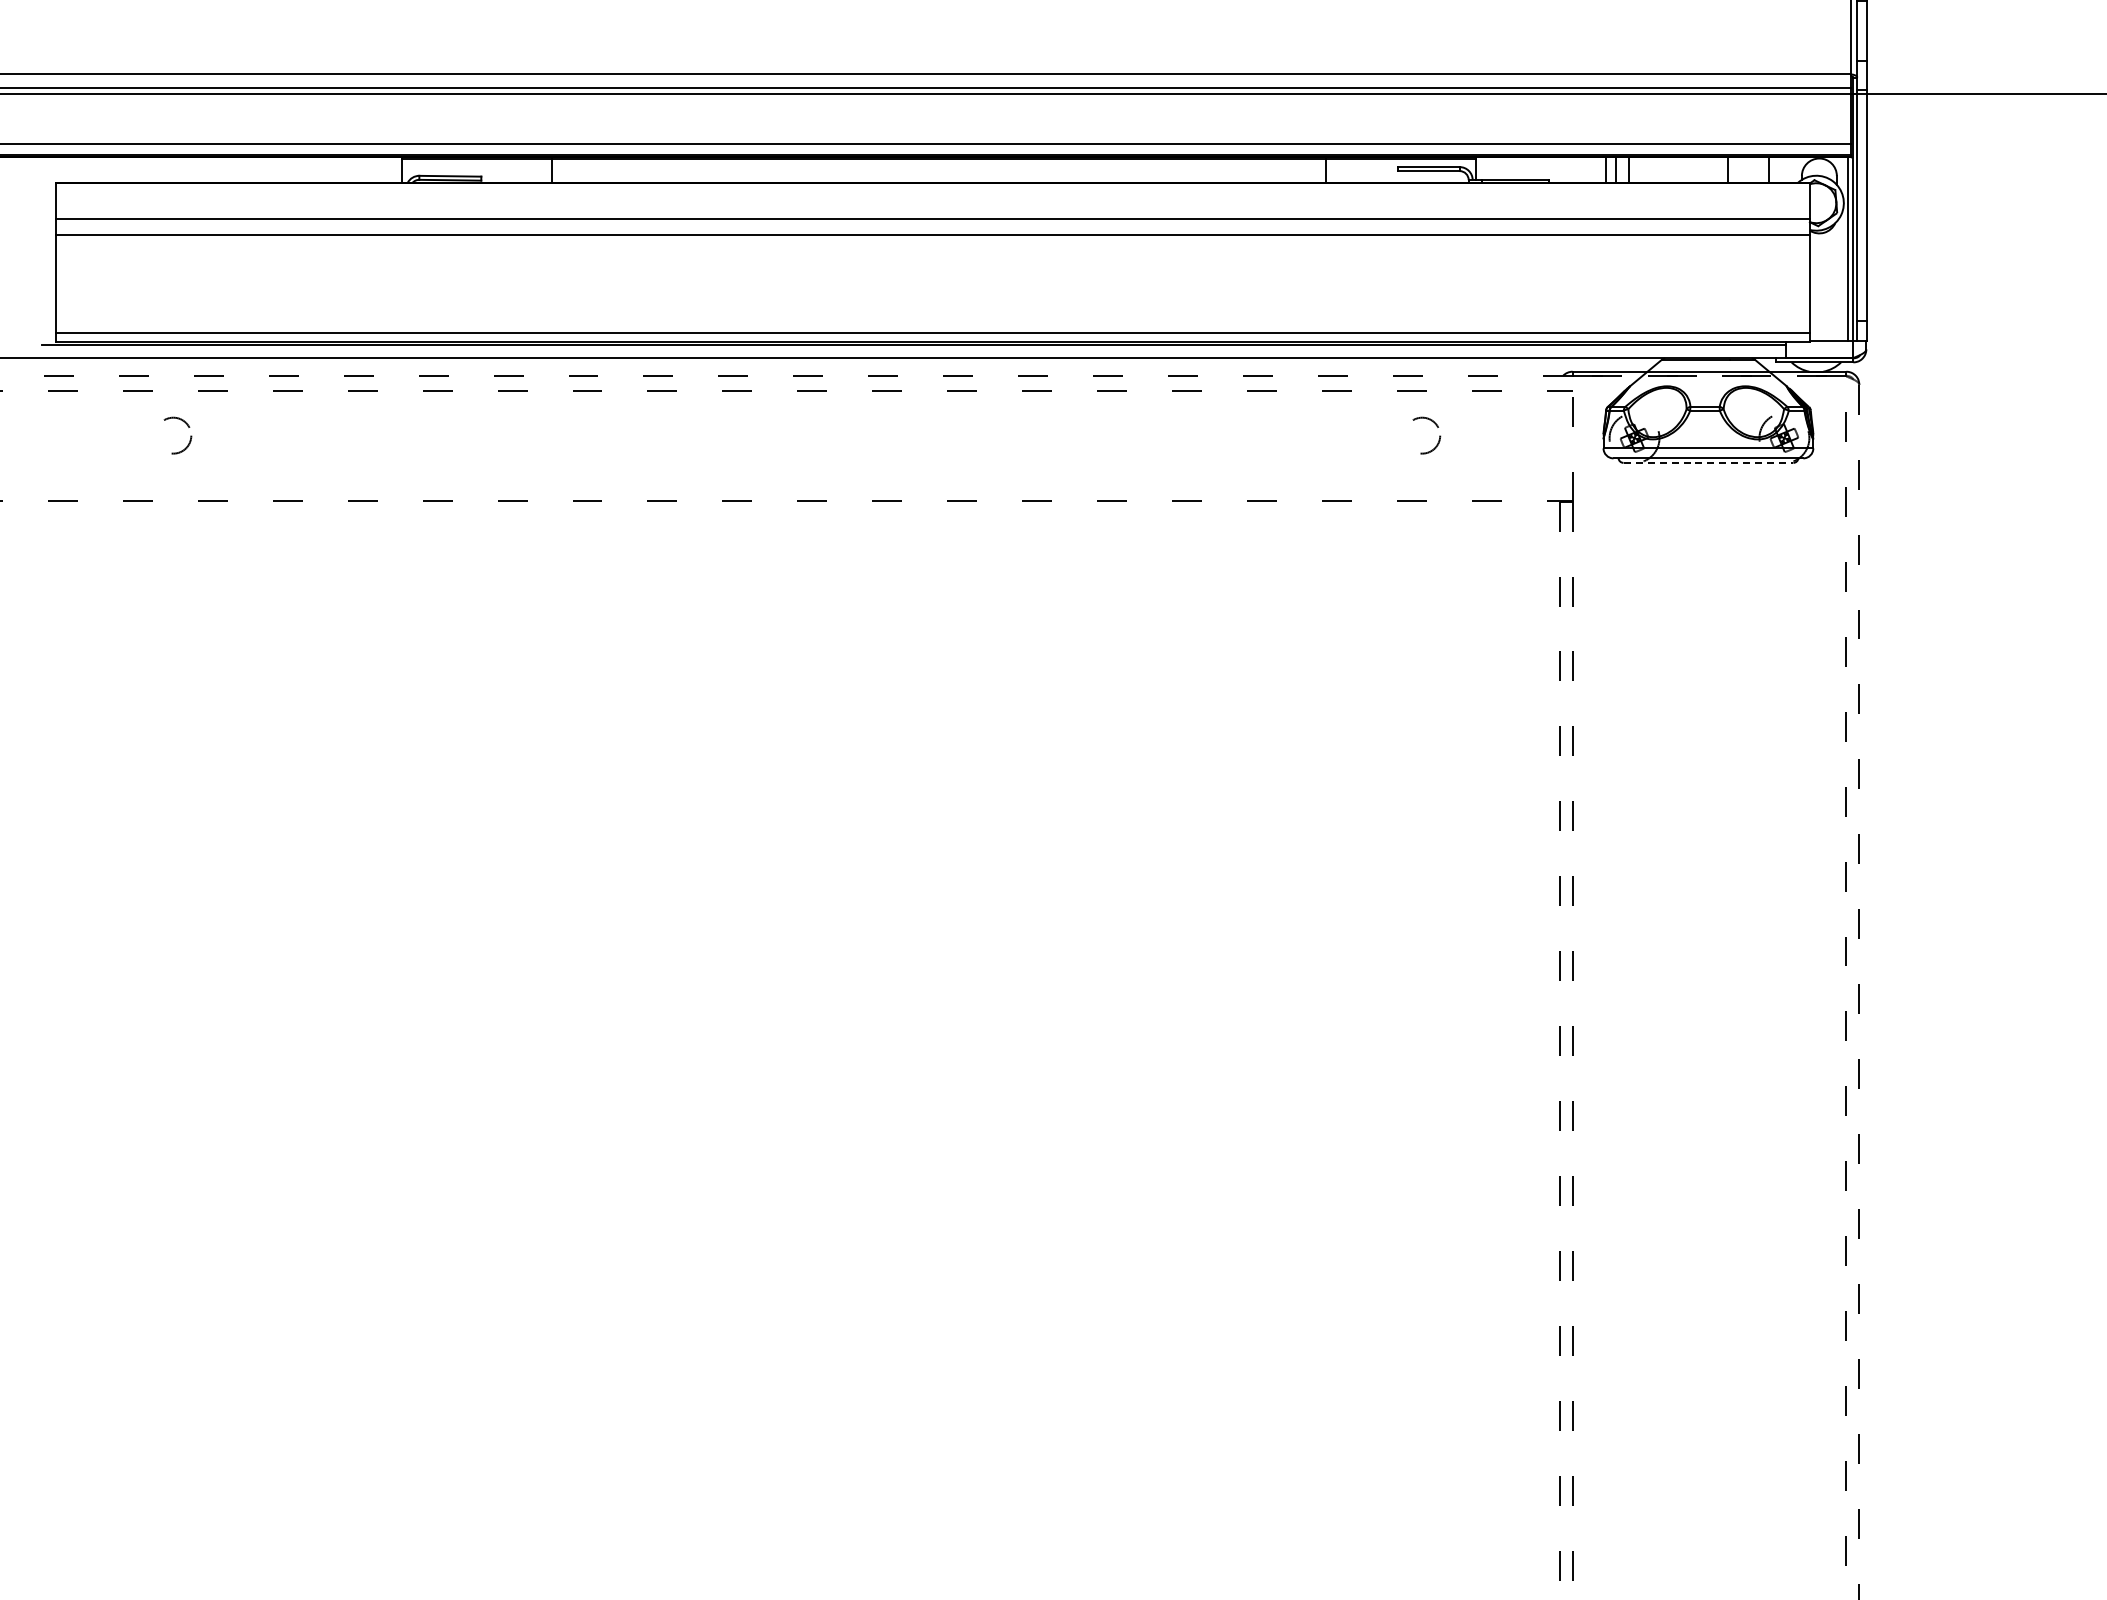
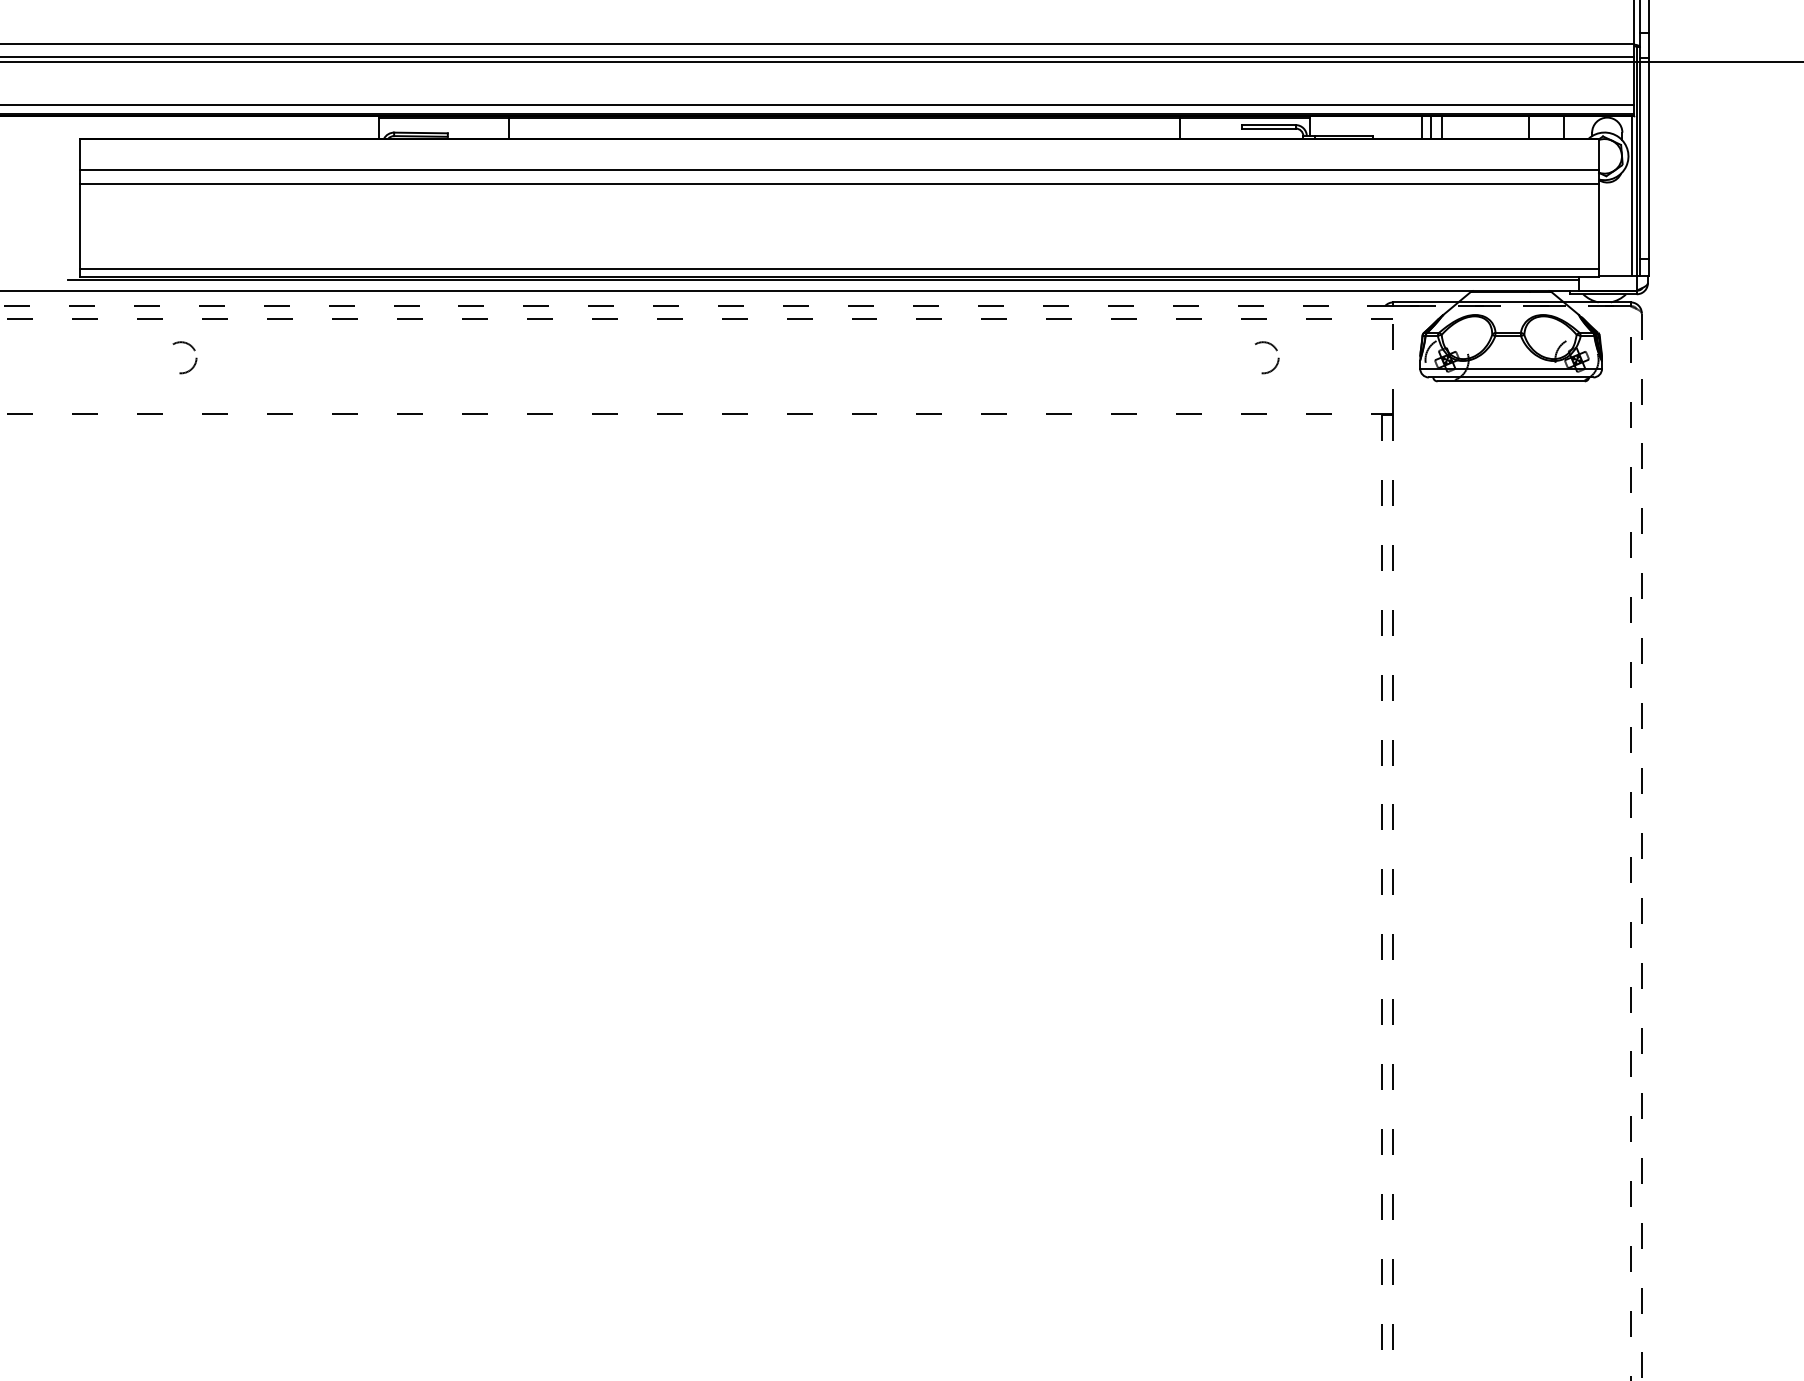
line: (1708, 462) -> (1511, 381), dashed -> solid

